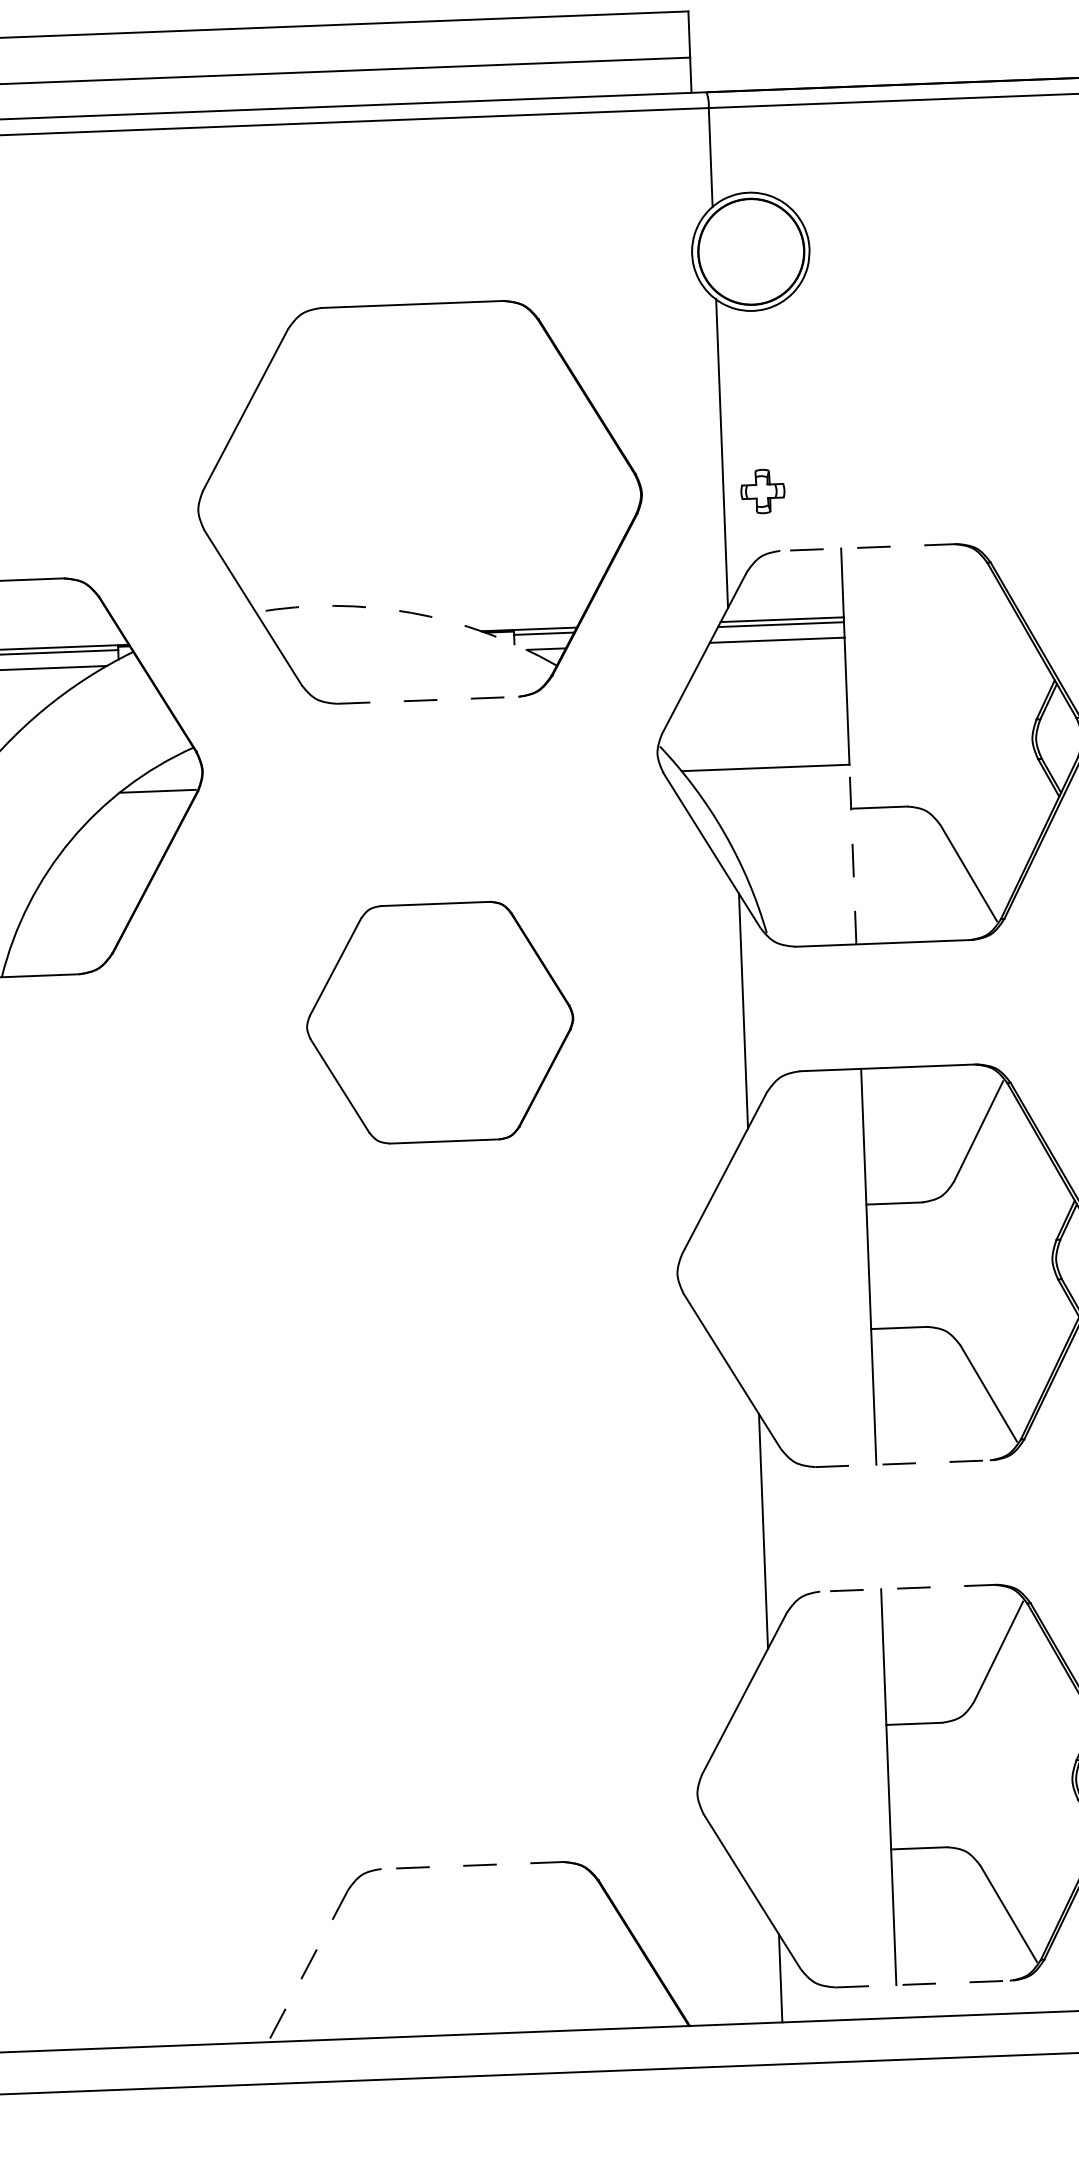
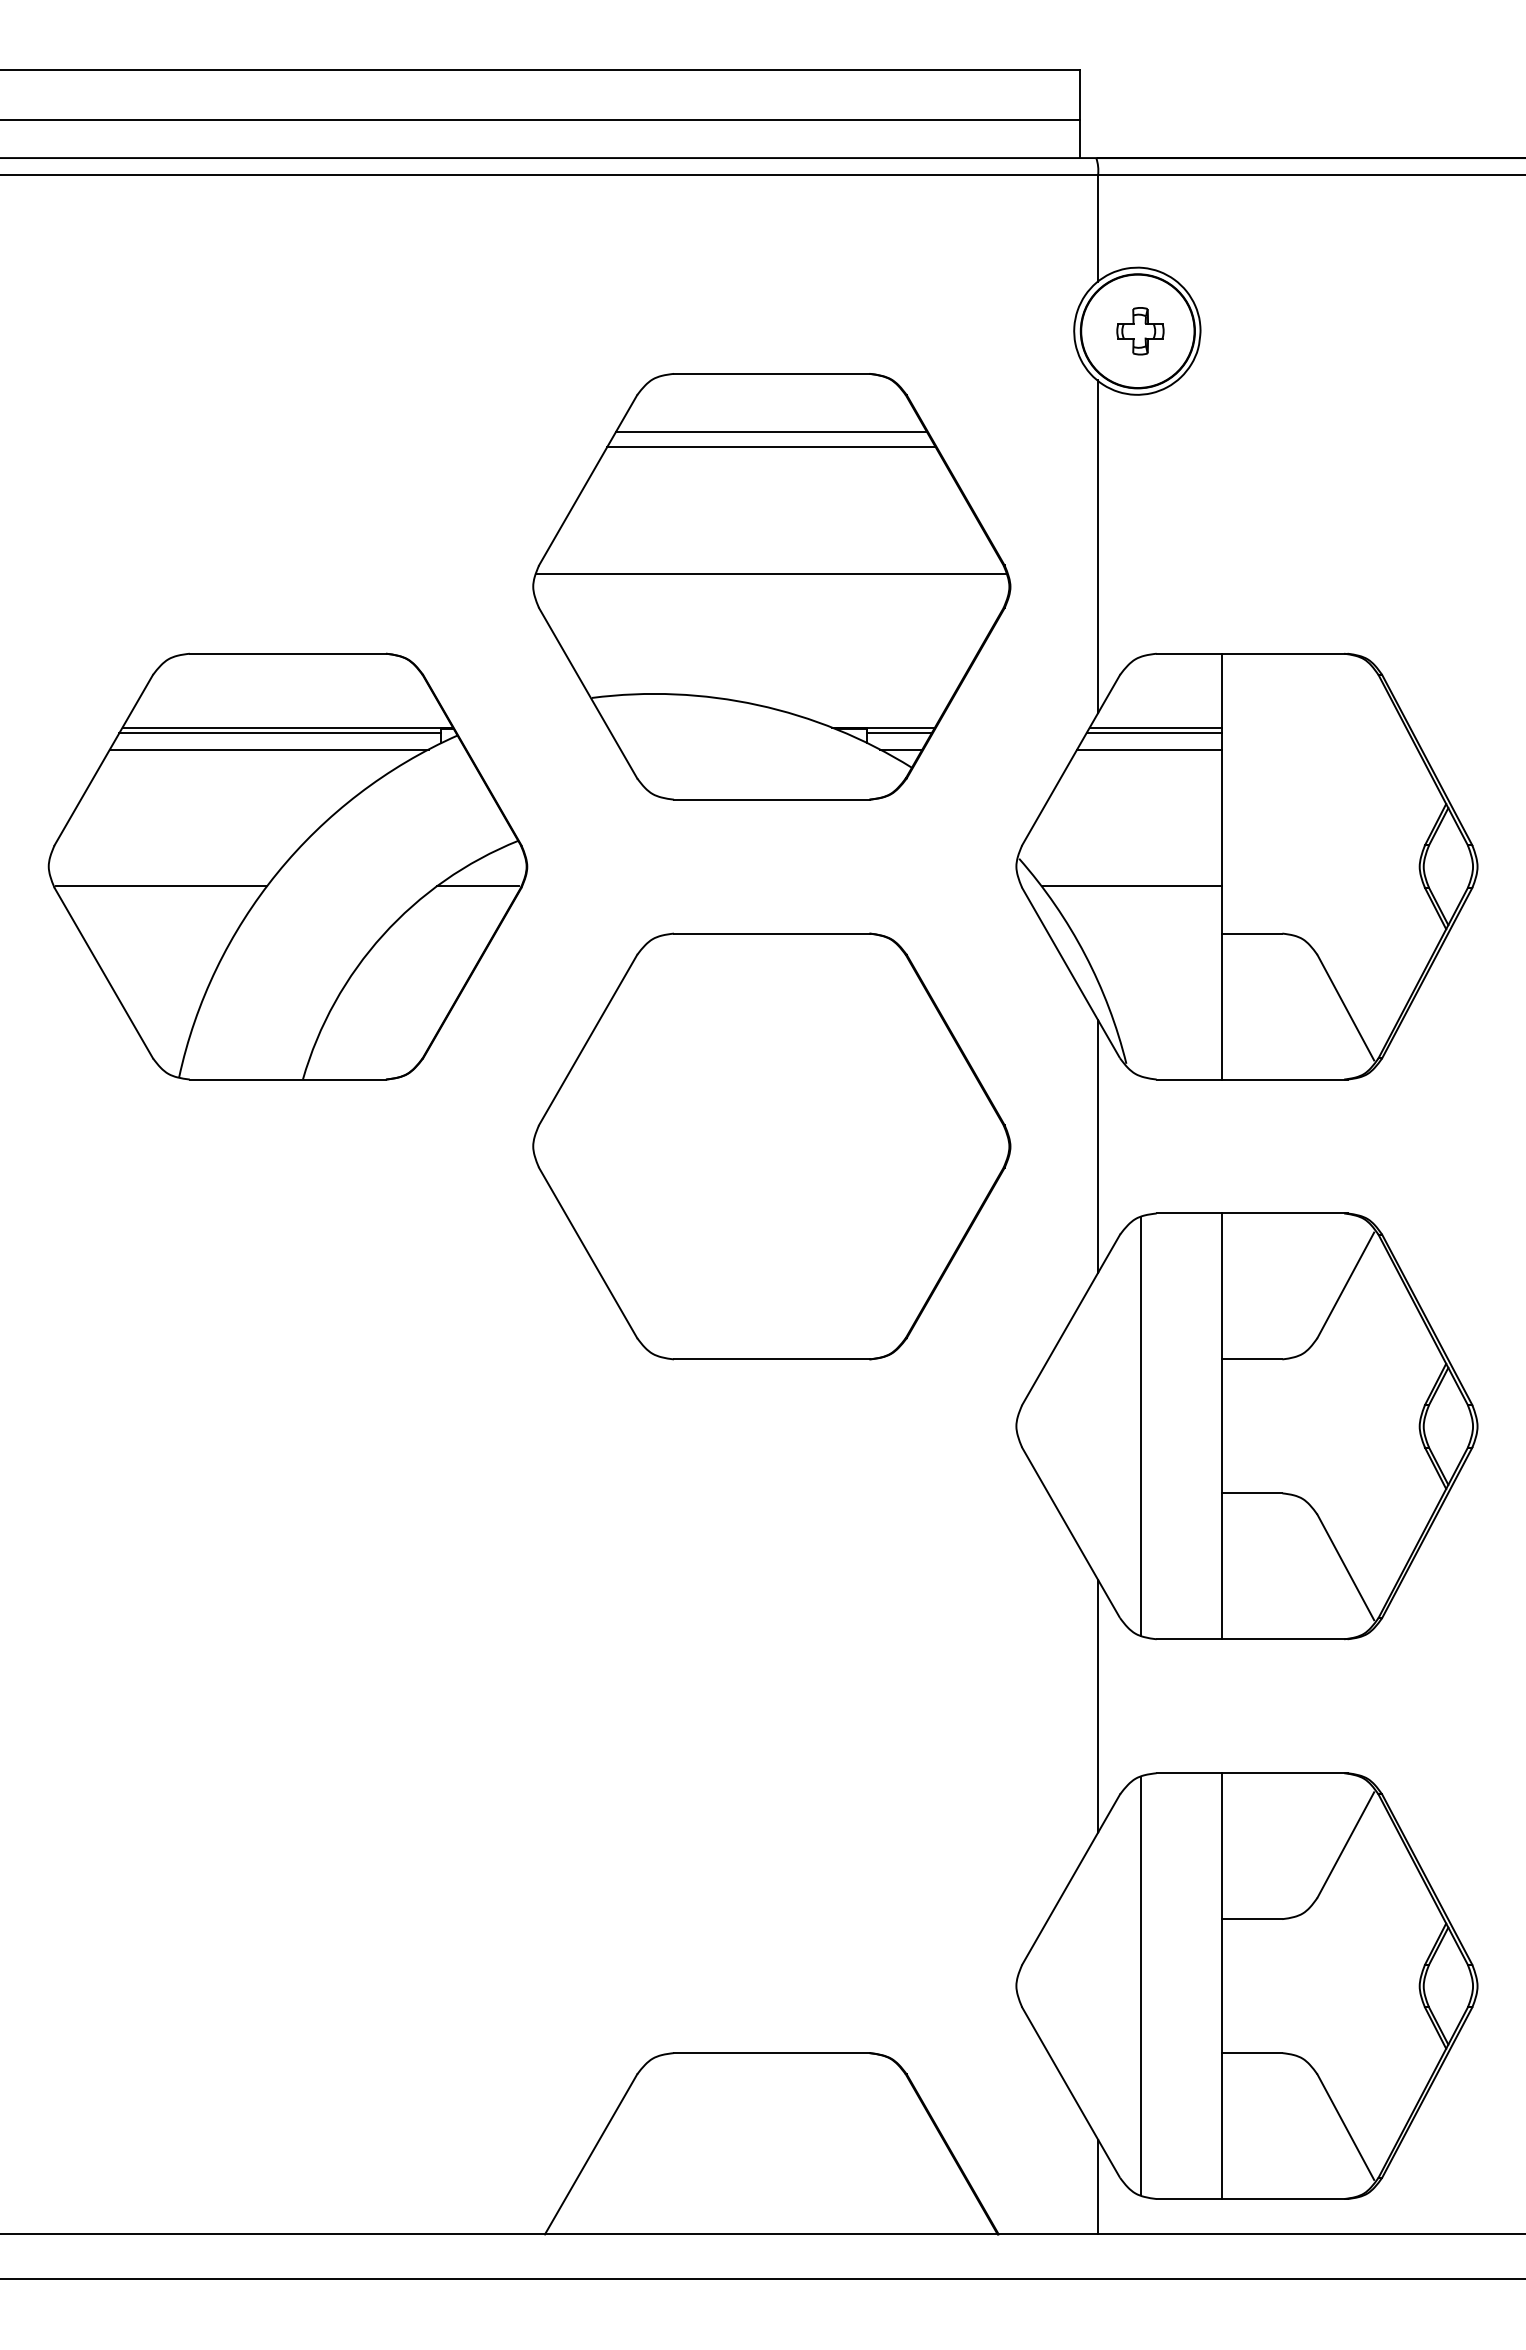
line: (414, 358) -> (771, 431), added
line: (414, 372) -> (771, 446), added
line: (419, 490) -> (771, 573), added
part: (762, 491) -> (1140, 331), moved
line: (868, 547) -> (1251, 653), dashed -> solid
arc: (411, 613) -> (757, 705), dashed -> solid
line: (428, 700) -> (772, 799), dashed -> solid
line: (853, 854) -> (1222, 982), dashed -> solid
part: (439, 1022) -> (771, 1146), size x1.67
line: (792, 1269) -> (1140, 1426), added
line: (904, 1463) -> (1252, 1639), dashed -> solid
line: (908, 1588) -> (1251, 1773), dashed -> solid
line: (812, 1789) -> (1140, 1985), added
line: (472, 1865) -> (771, 2053), dashed -> solid
line: (307, 1966) -> (590, 2154), dashed -> solid
line: (924, 1984) -> (1252, 2199), dashed -> solid

